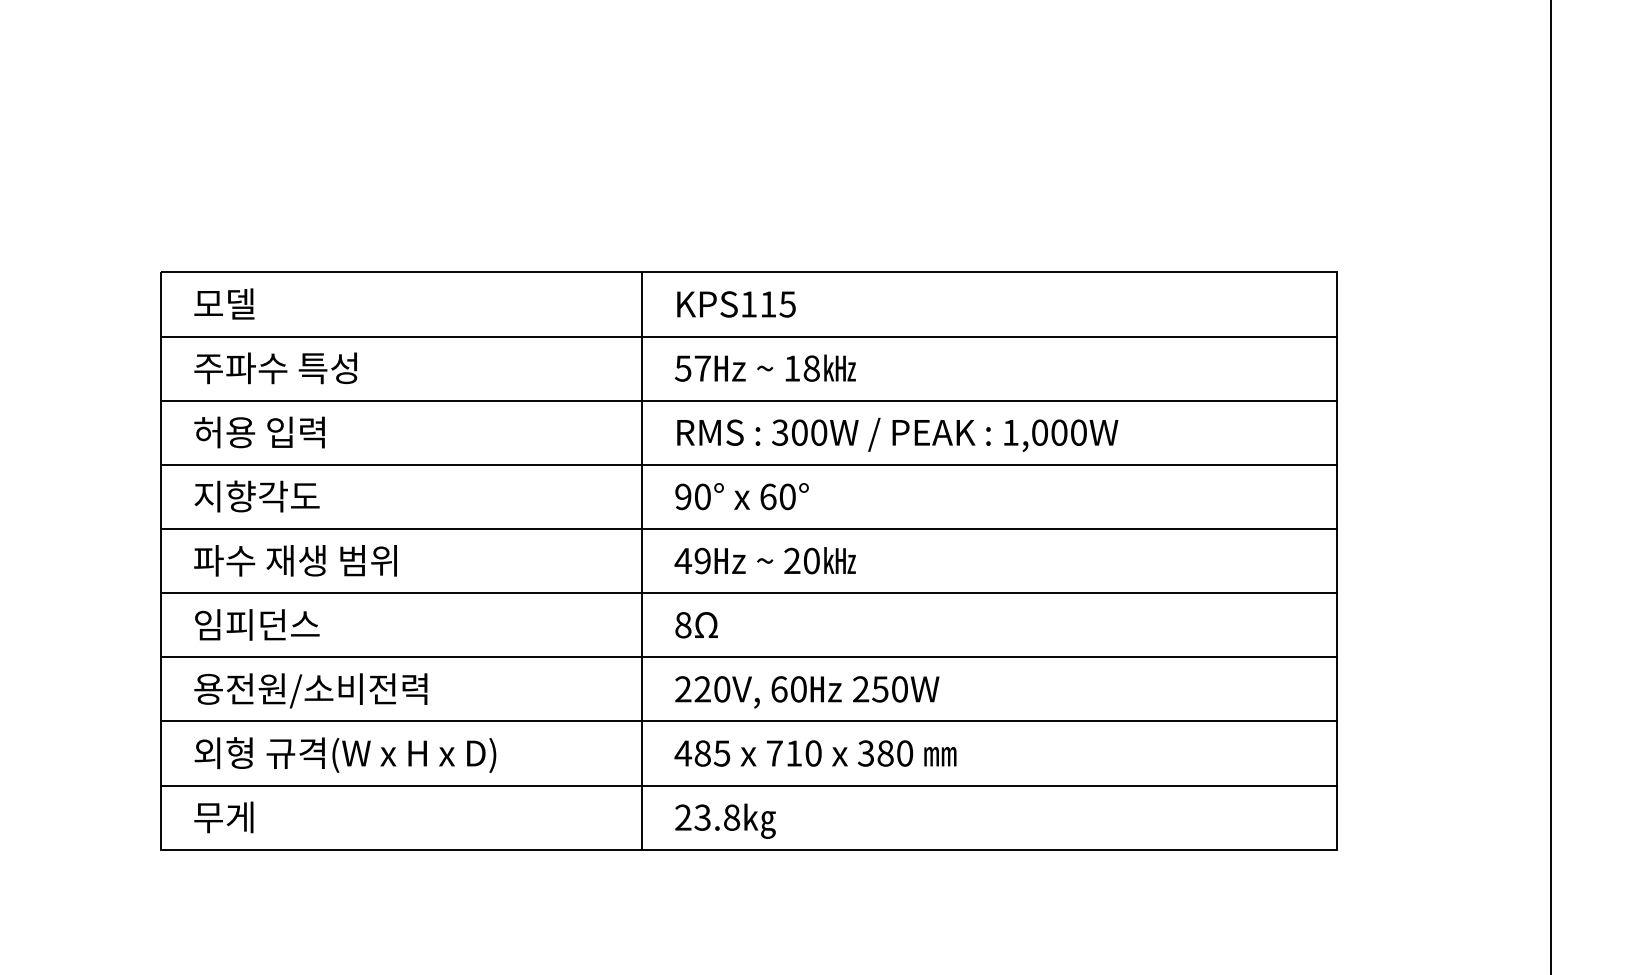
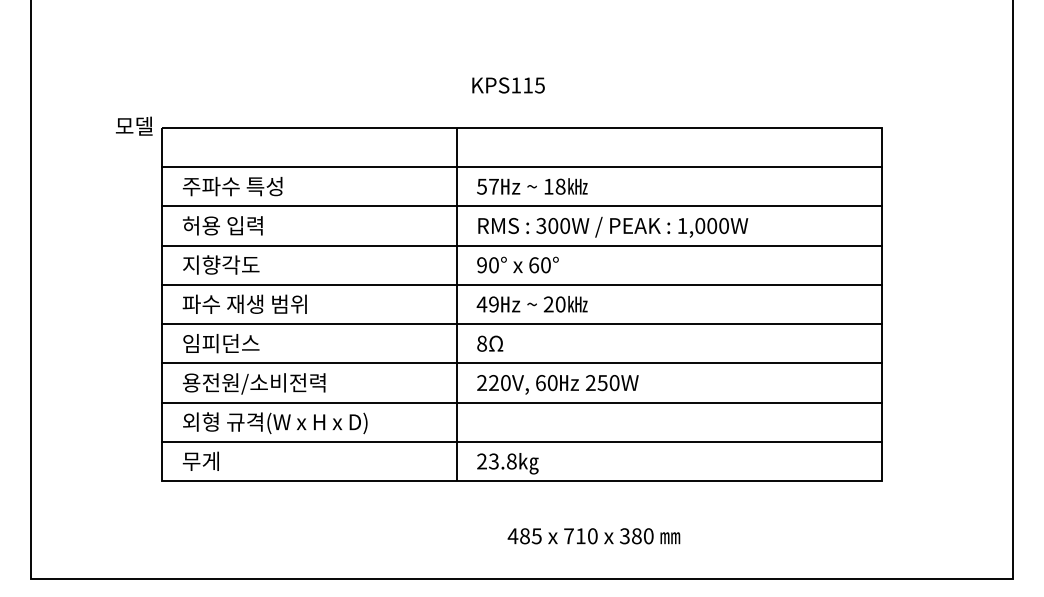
text: (223, 302) -> (133, 125), moved
text: (736, 304) -> (508, 85), moved
text: (814, 753) -> (593, 536), moved

